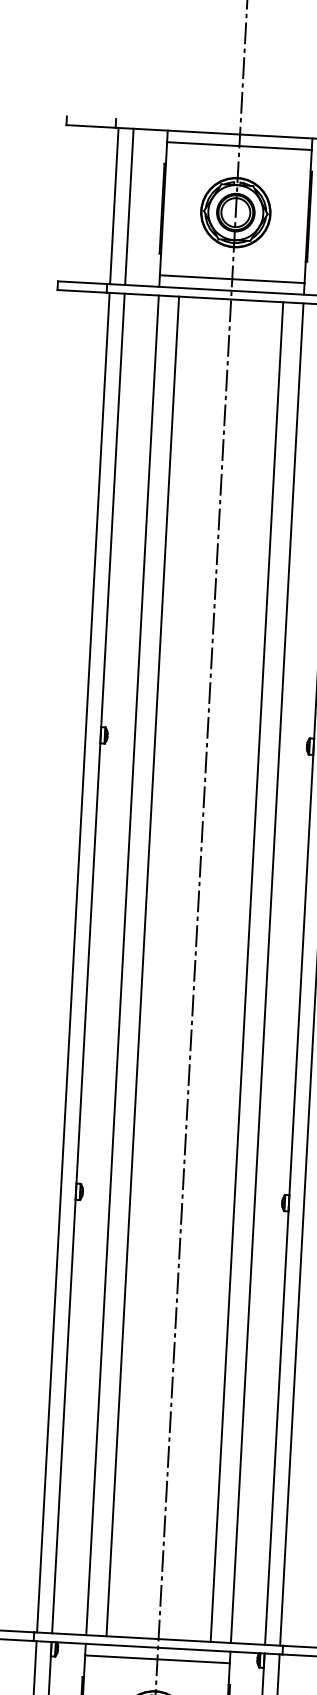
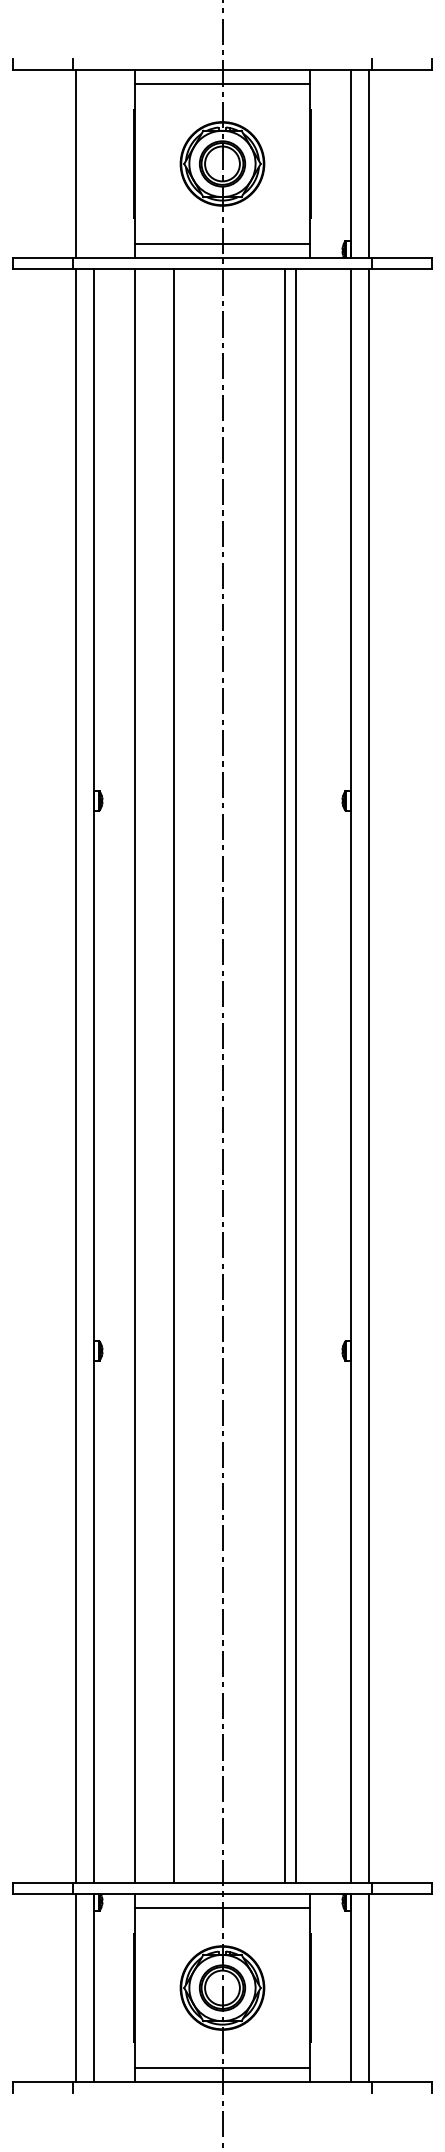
line: (129, 206) -> (94, 163), removed
line: (142, 966) -> (173, 1075), moved
line: (267, 972) -> (295, 1075), moved

